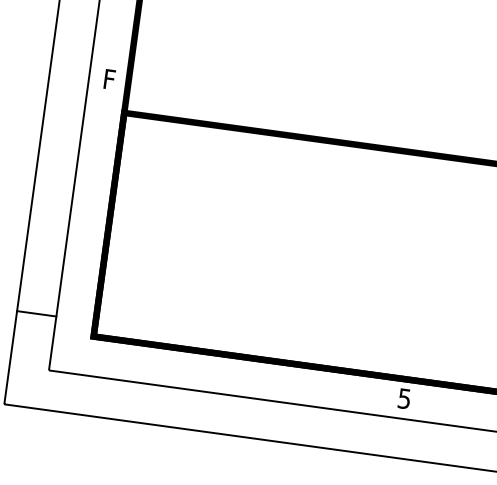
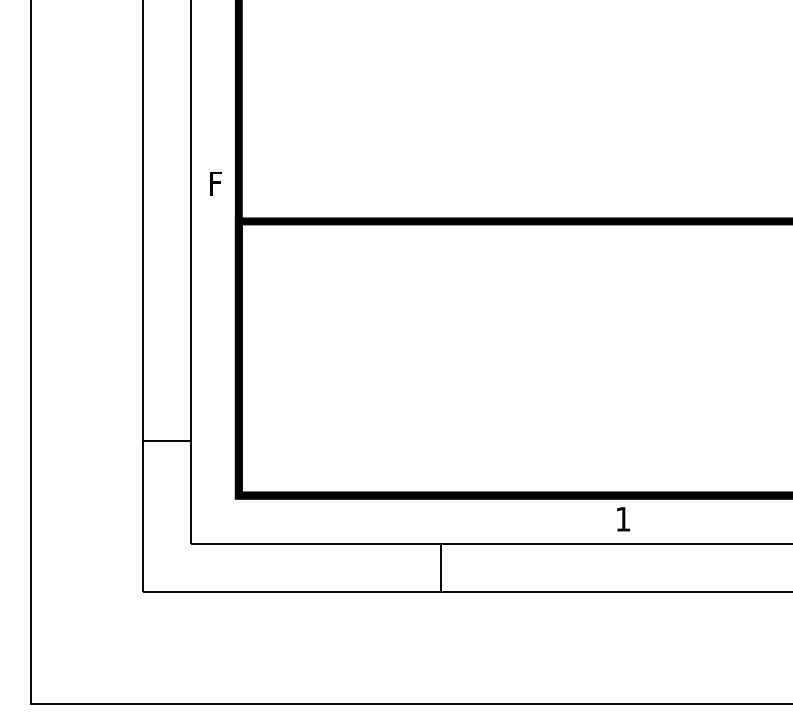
line: (36, 313) -> (166, 440), moved
text: (404, 398) -> (623, 519), 5 -> 1
line: (250, 417) -> (441, 567), added

